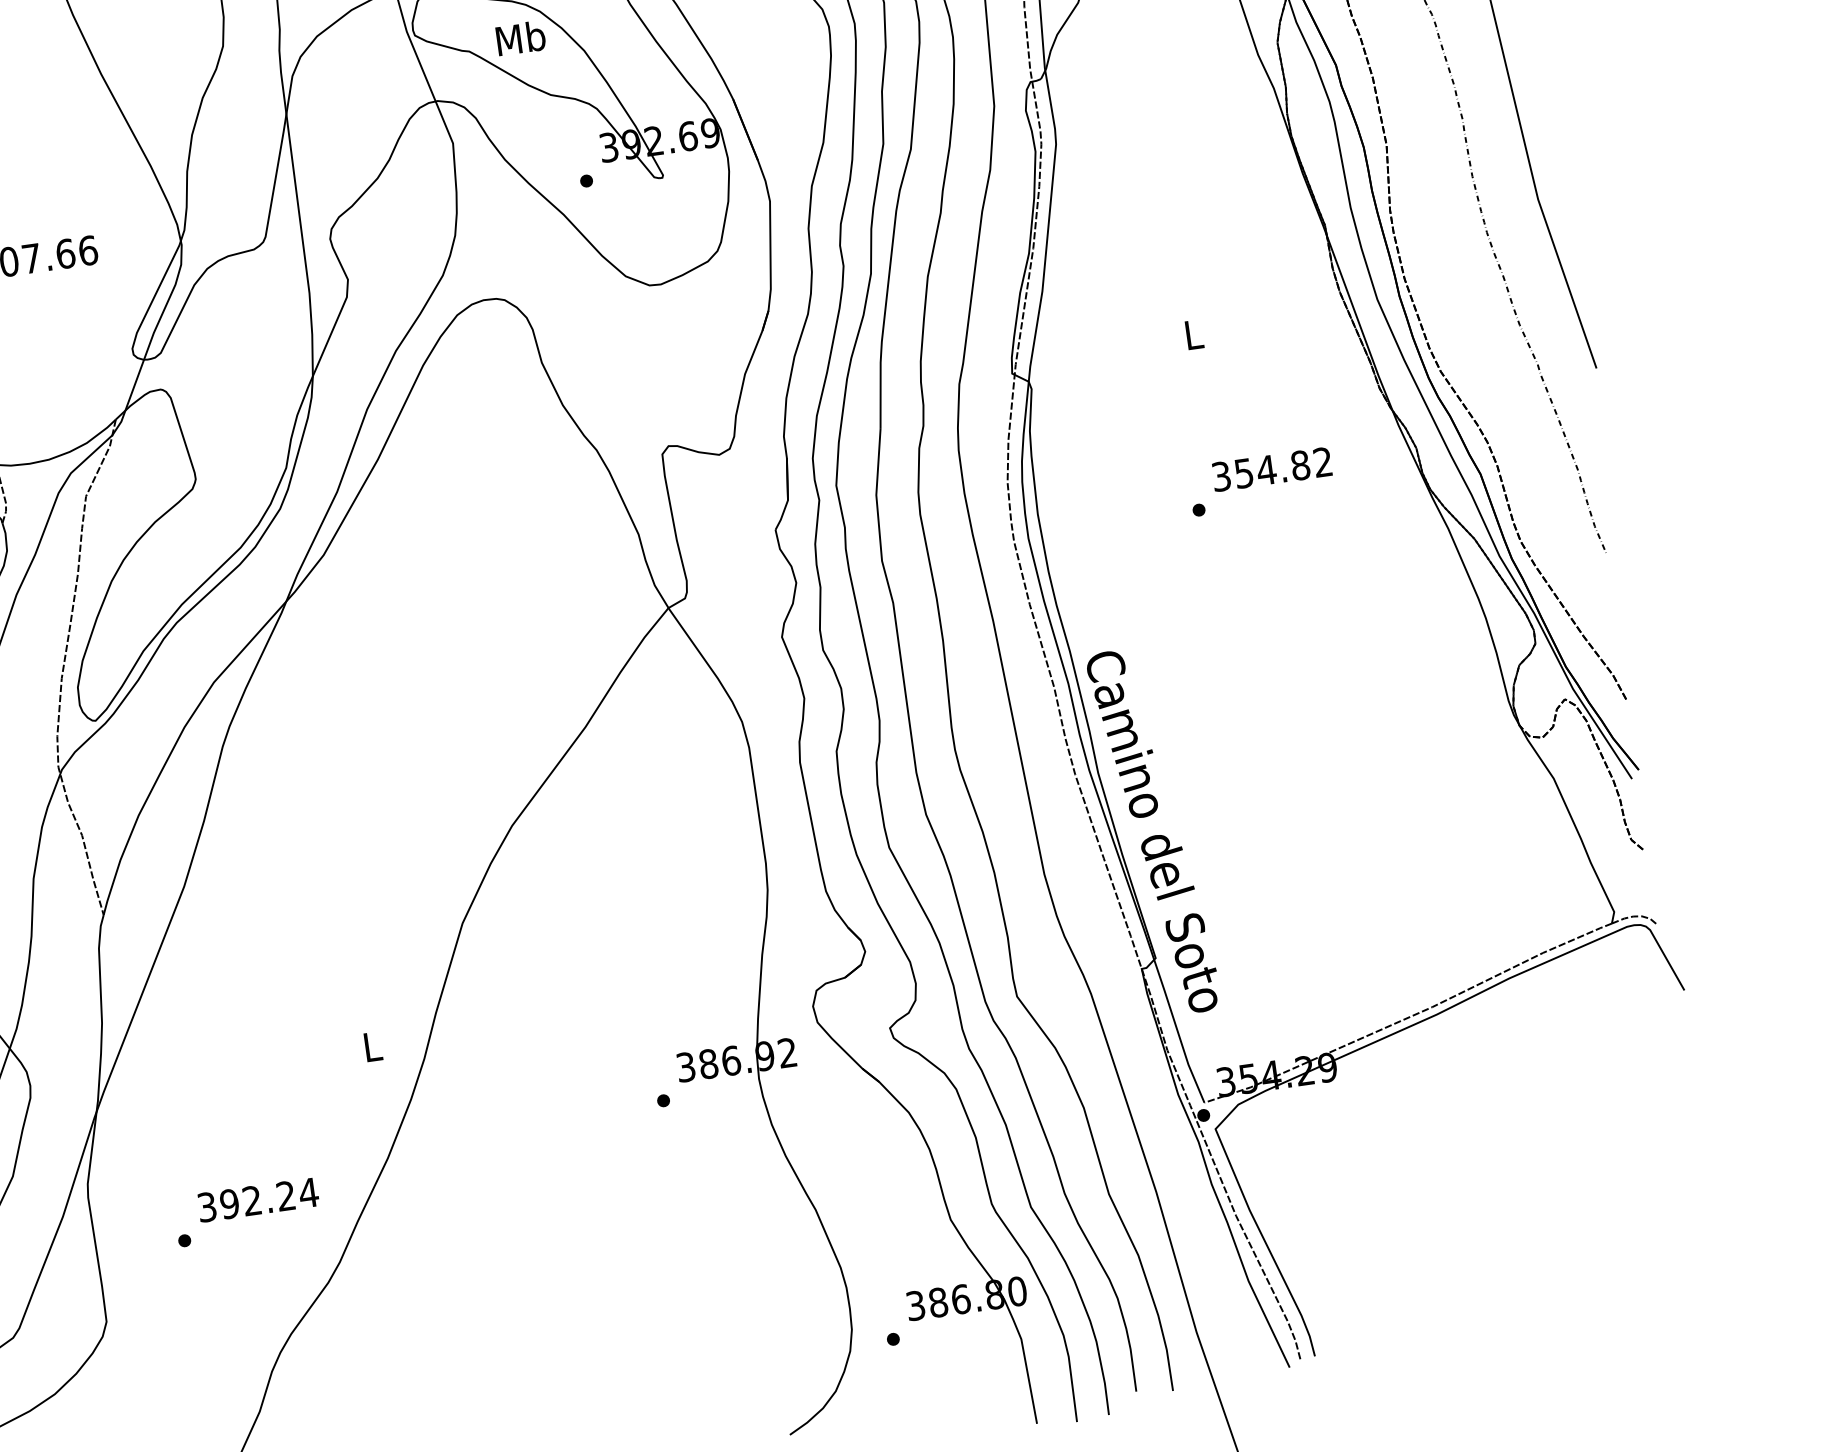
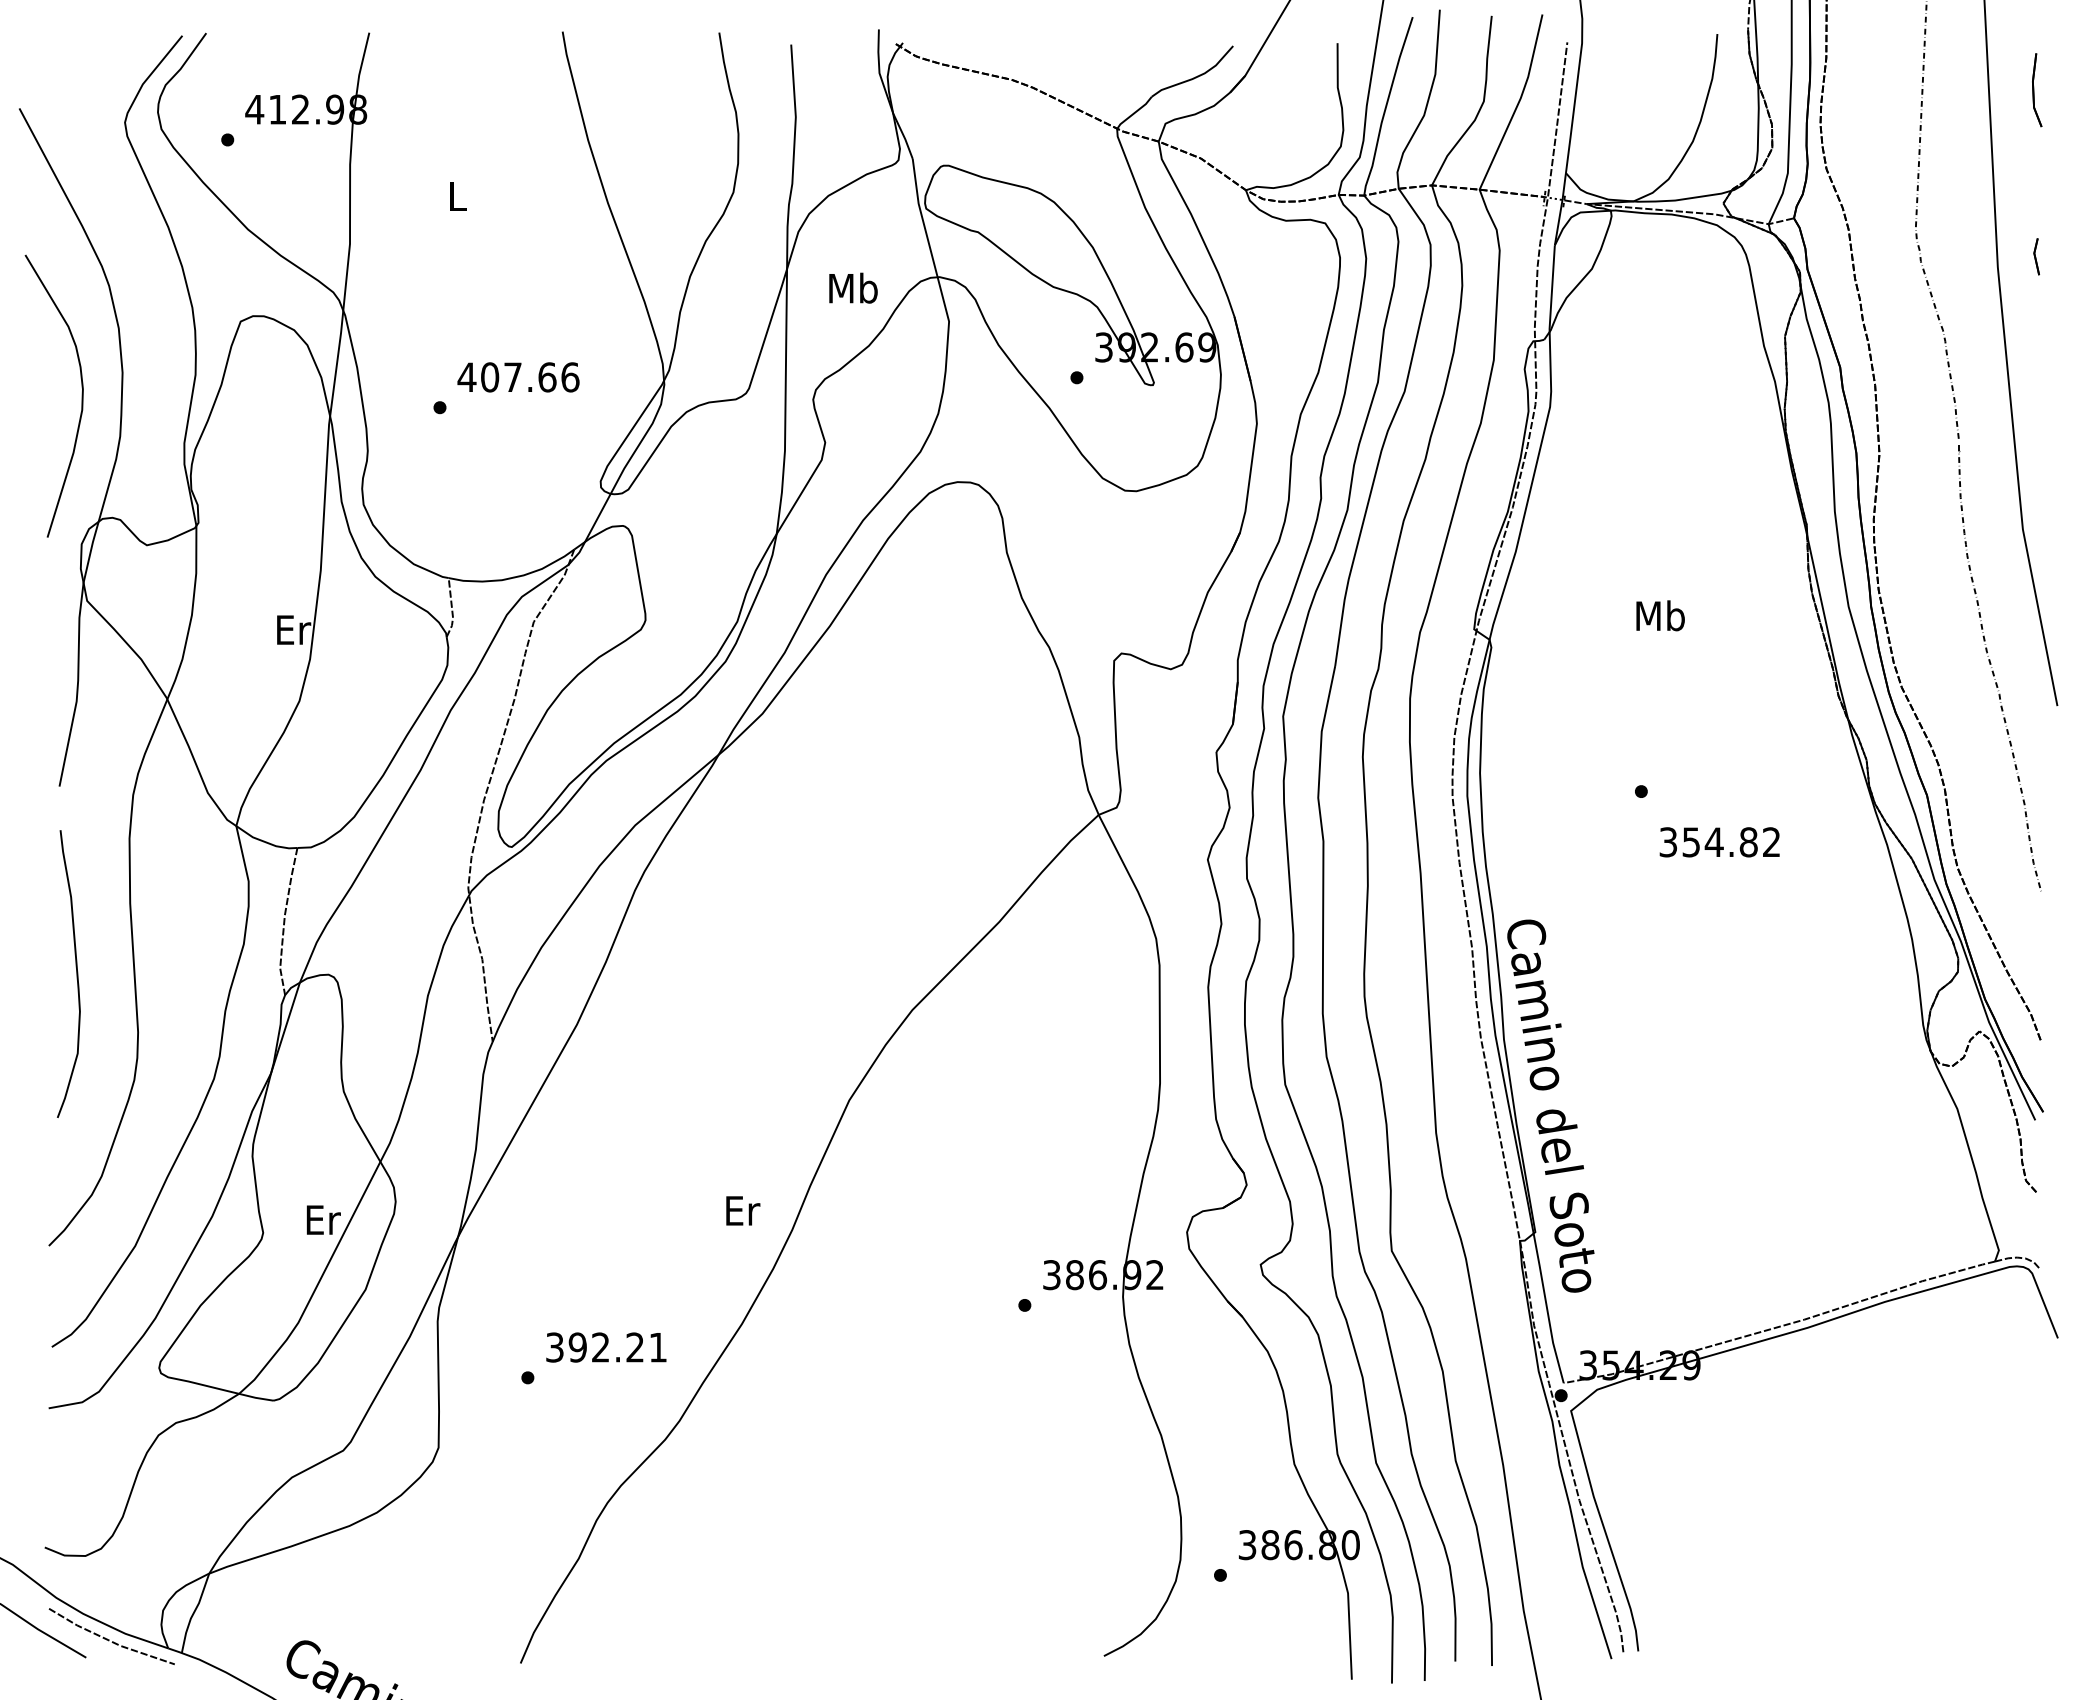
text: (520, 37) -> (853, 287), moved
text: (1193, 334) -> (1660, 615), L -> Mb
text: (1271, 469) -> (1719, 842), moved
text: (373, 1046) -> (743, 1210), L -> Er
text: (308, 1193) -> (657, 1347), 392.24 -> 392.21

